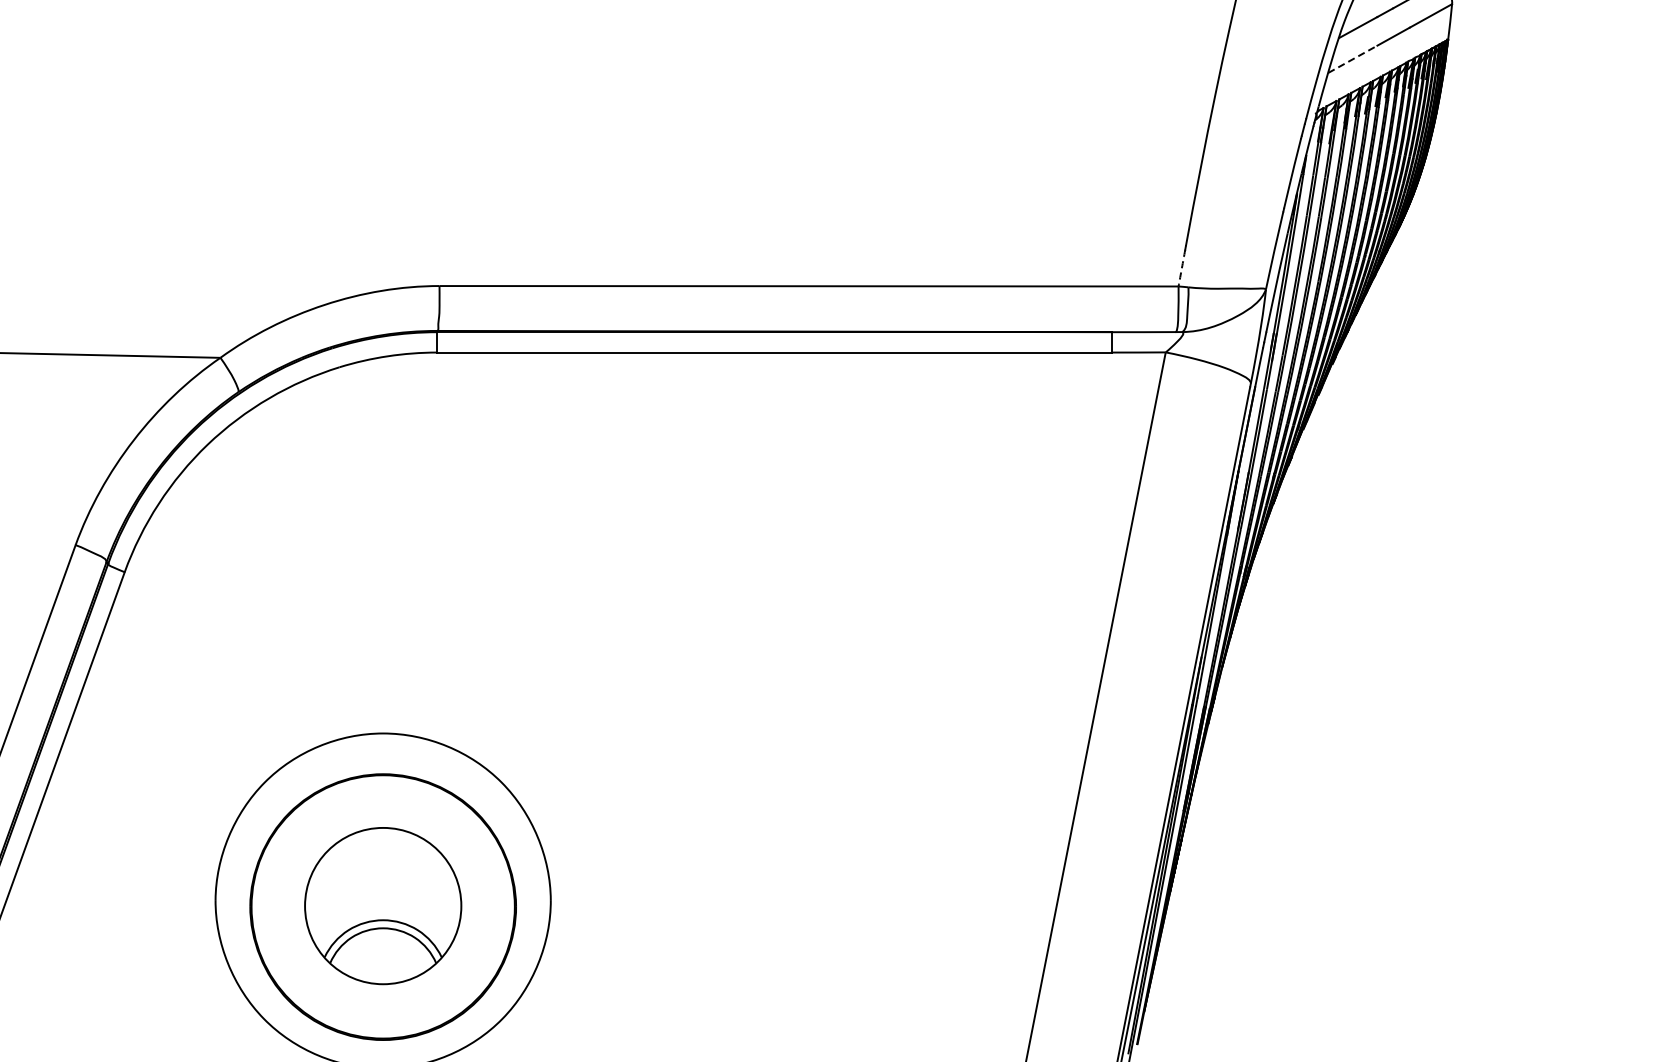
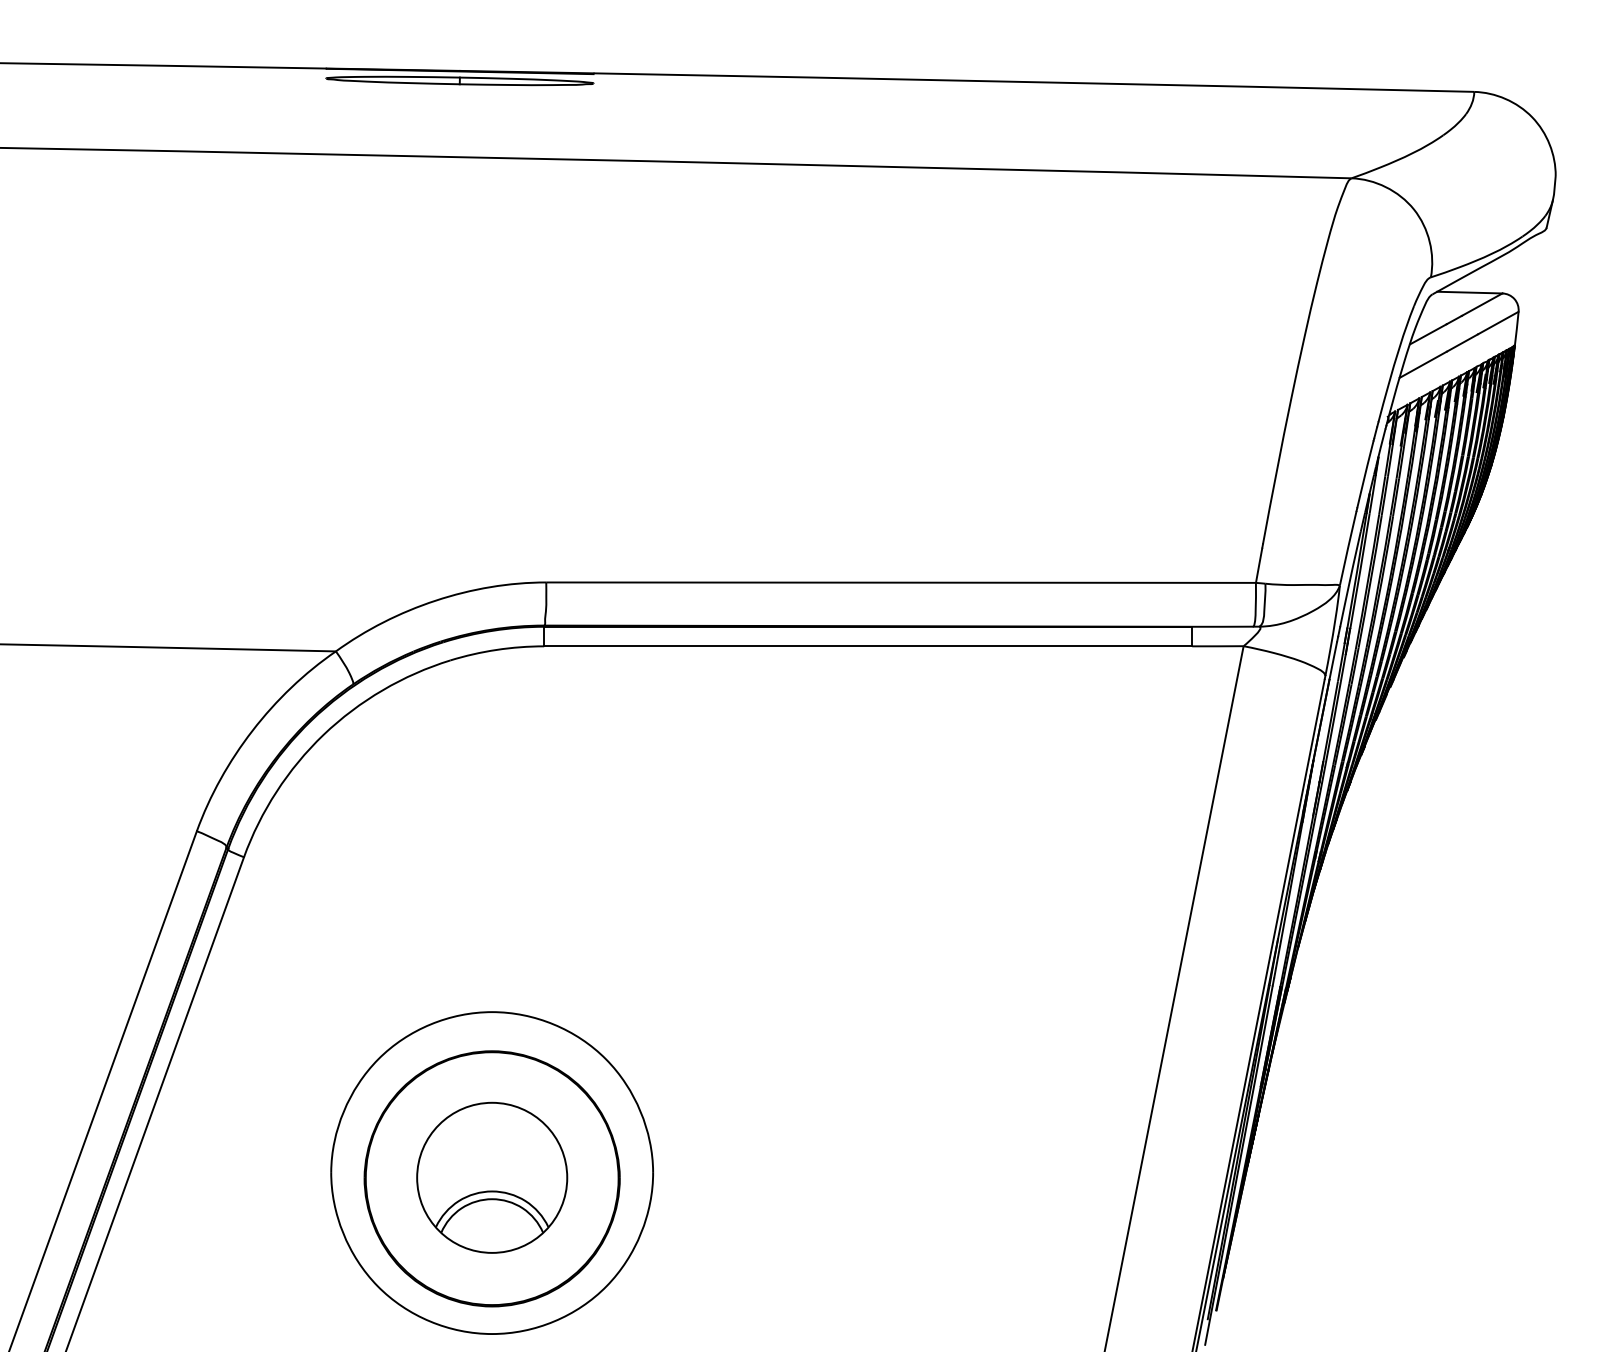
line: (1353, 59) -> (1423, 364), dashed -> solid
arc: (1182, 268) -> (1259, 565), dashed -> solid

